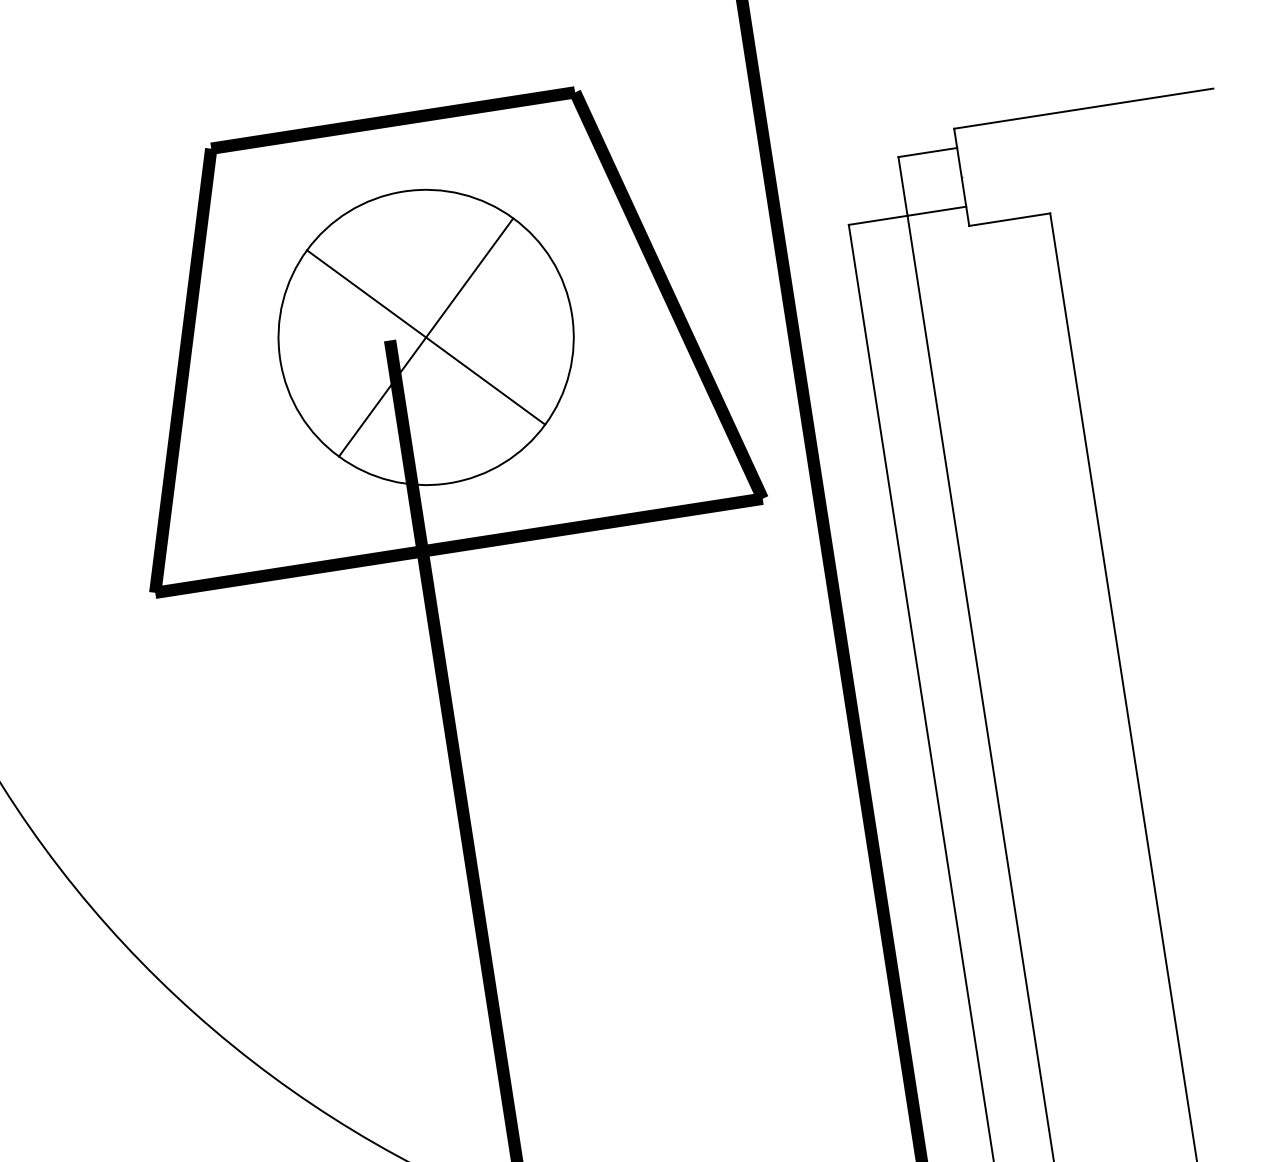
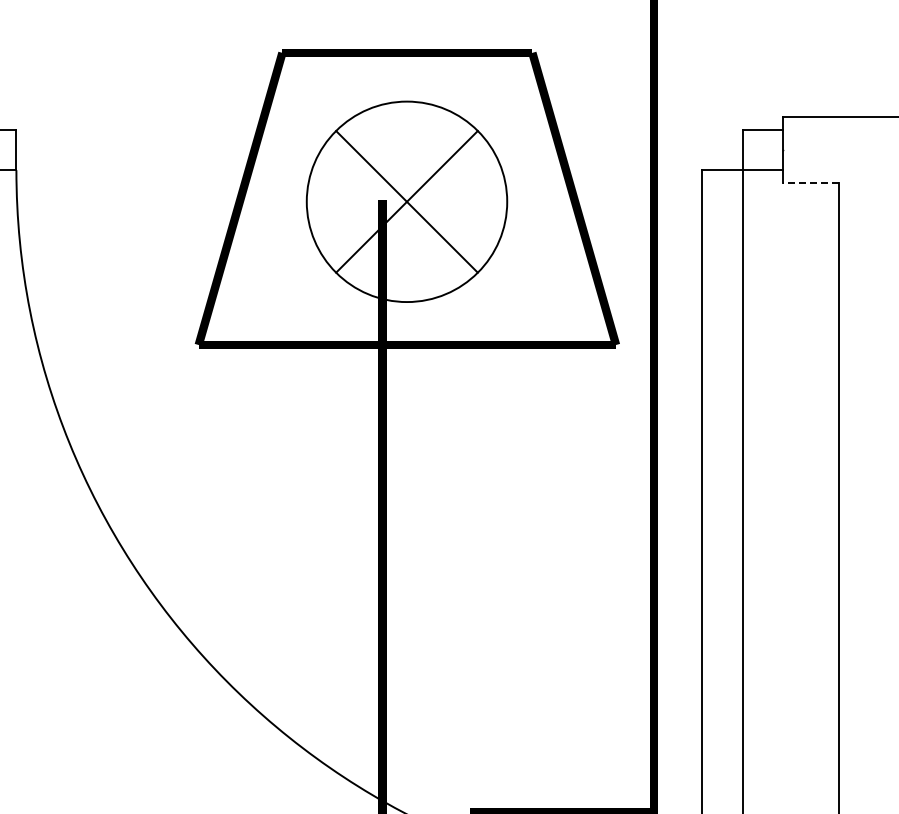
line: (1009, 219) -> (810, 183), solid -> dashed

